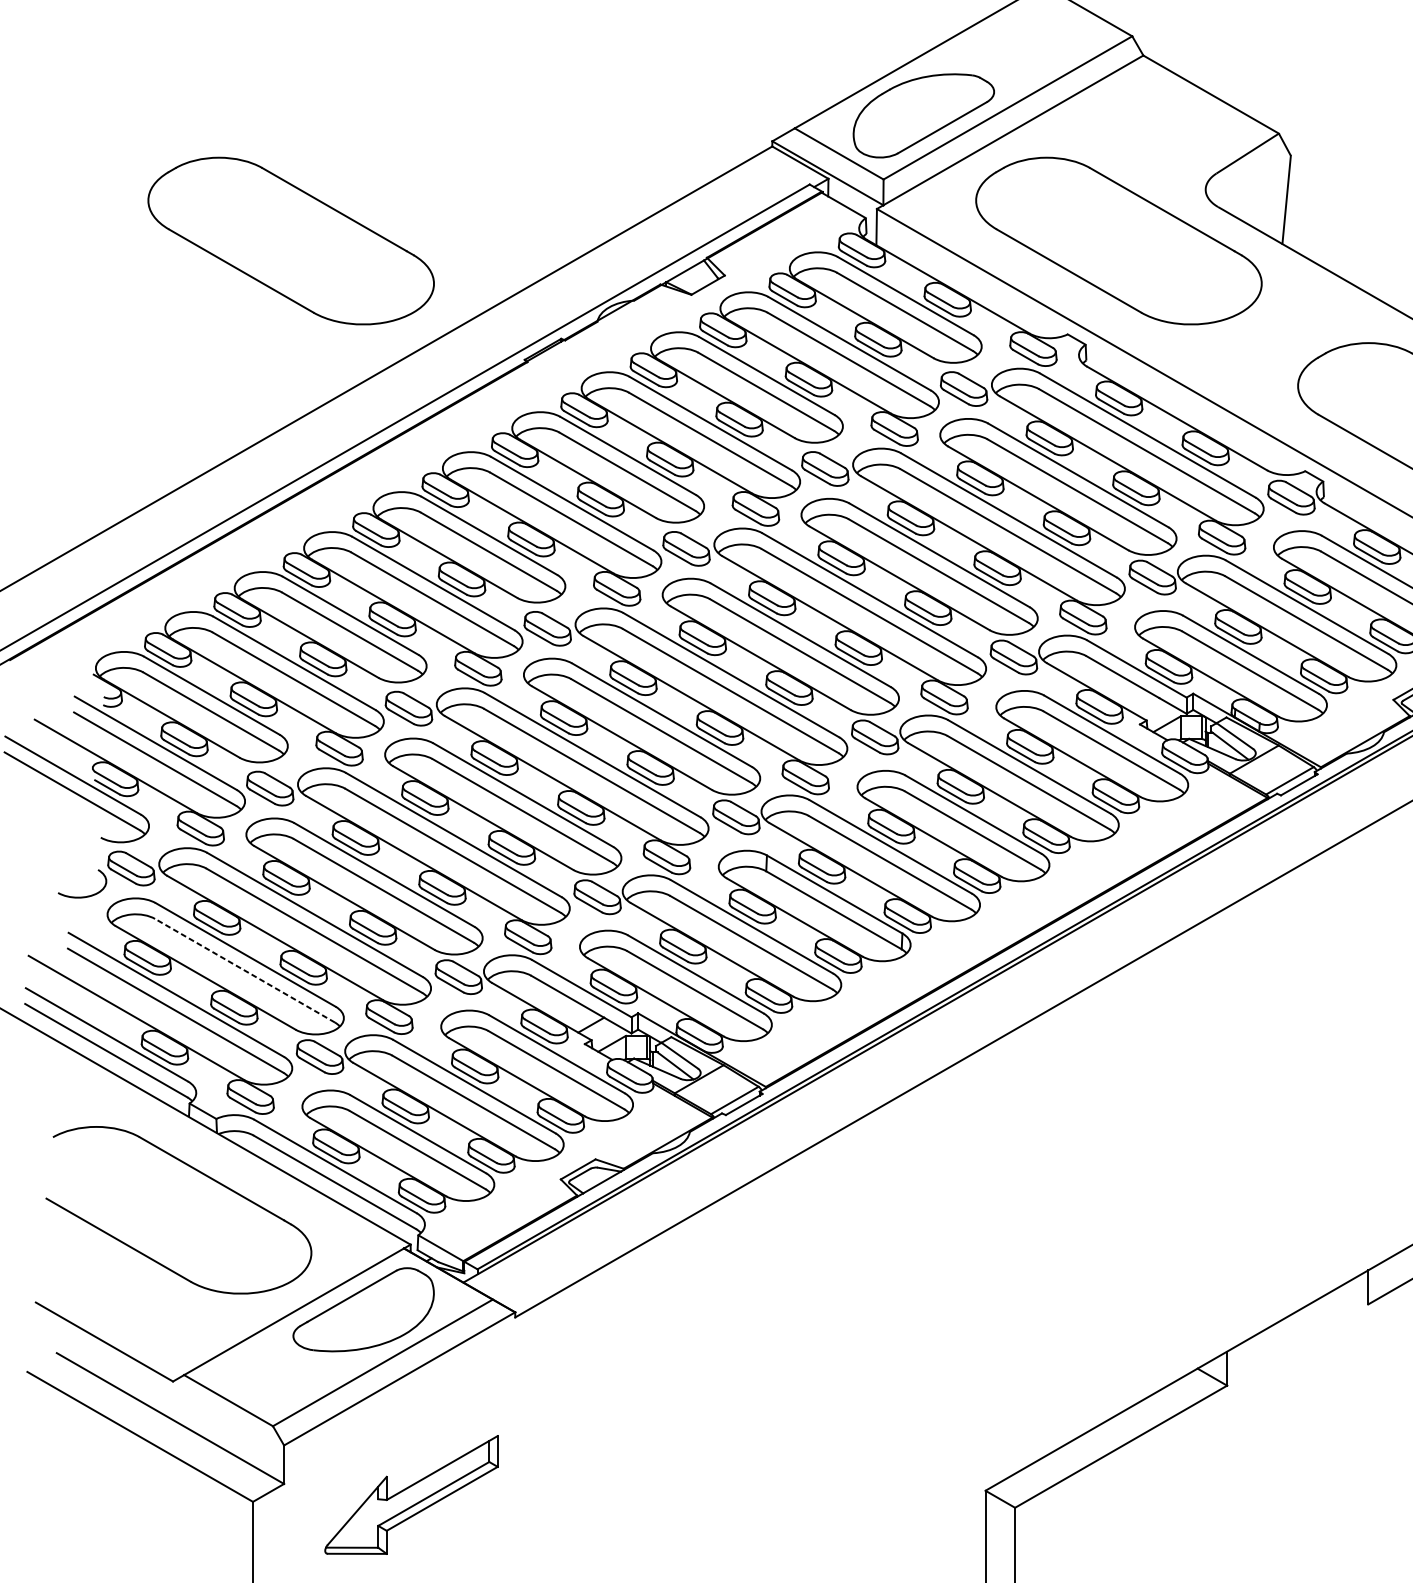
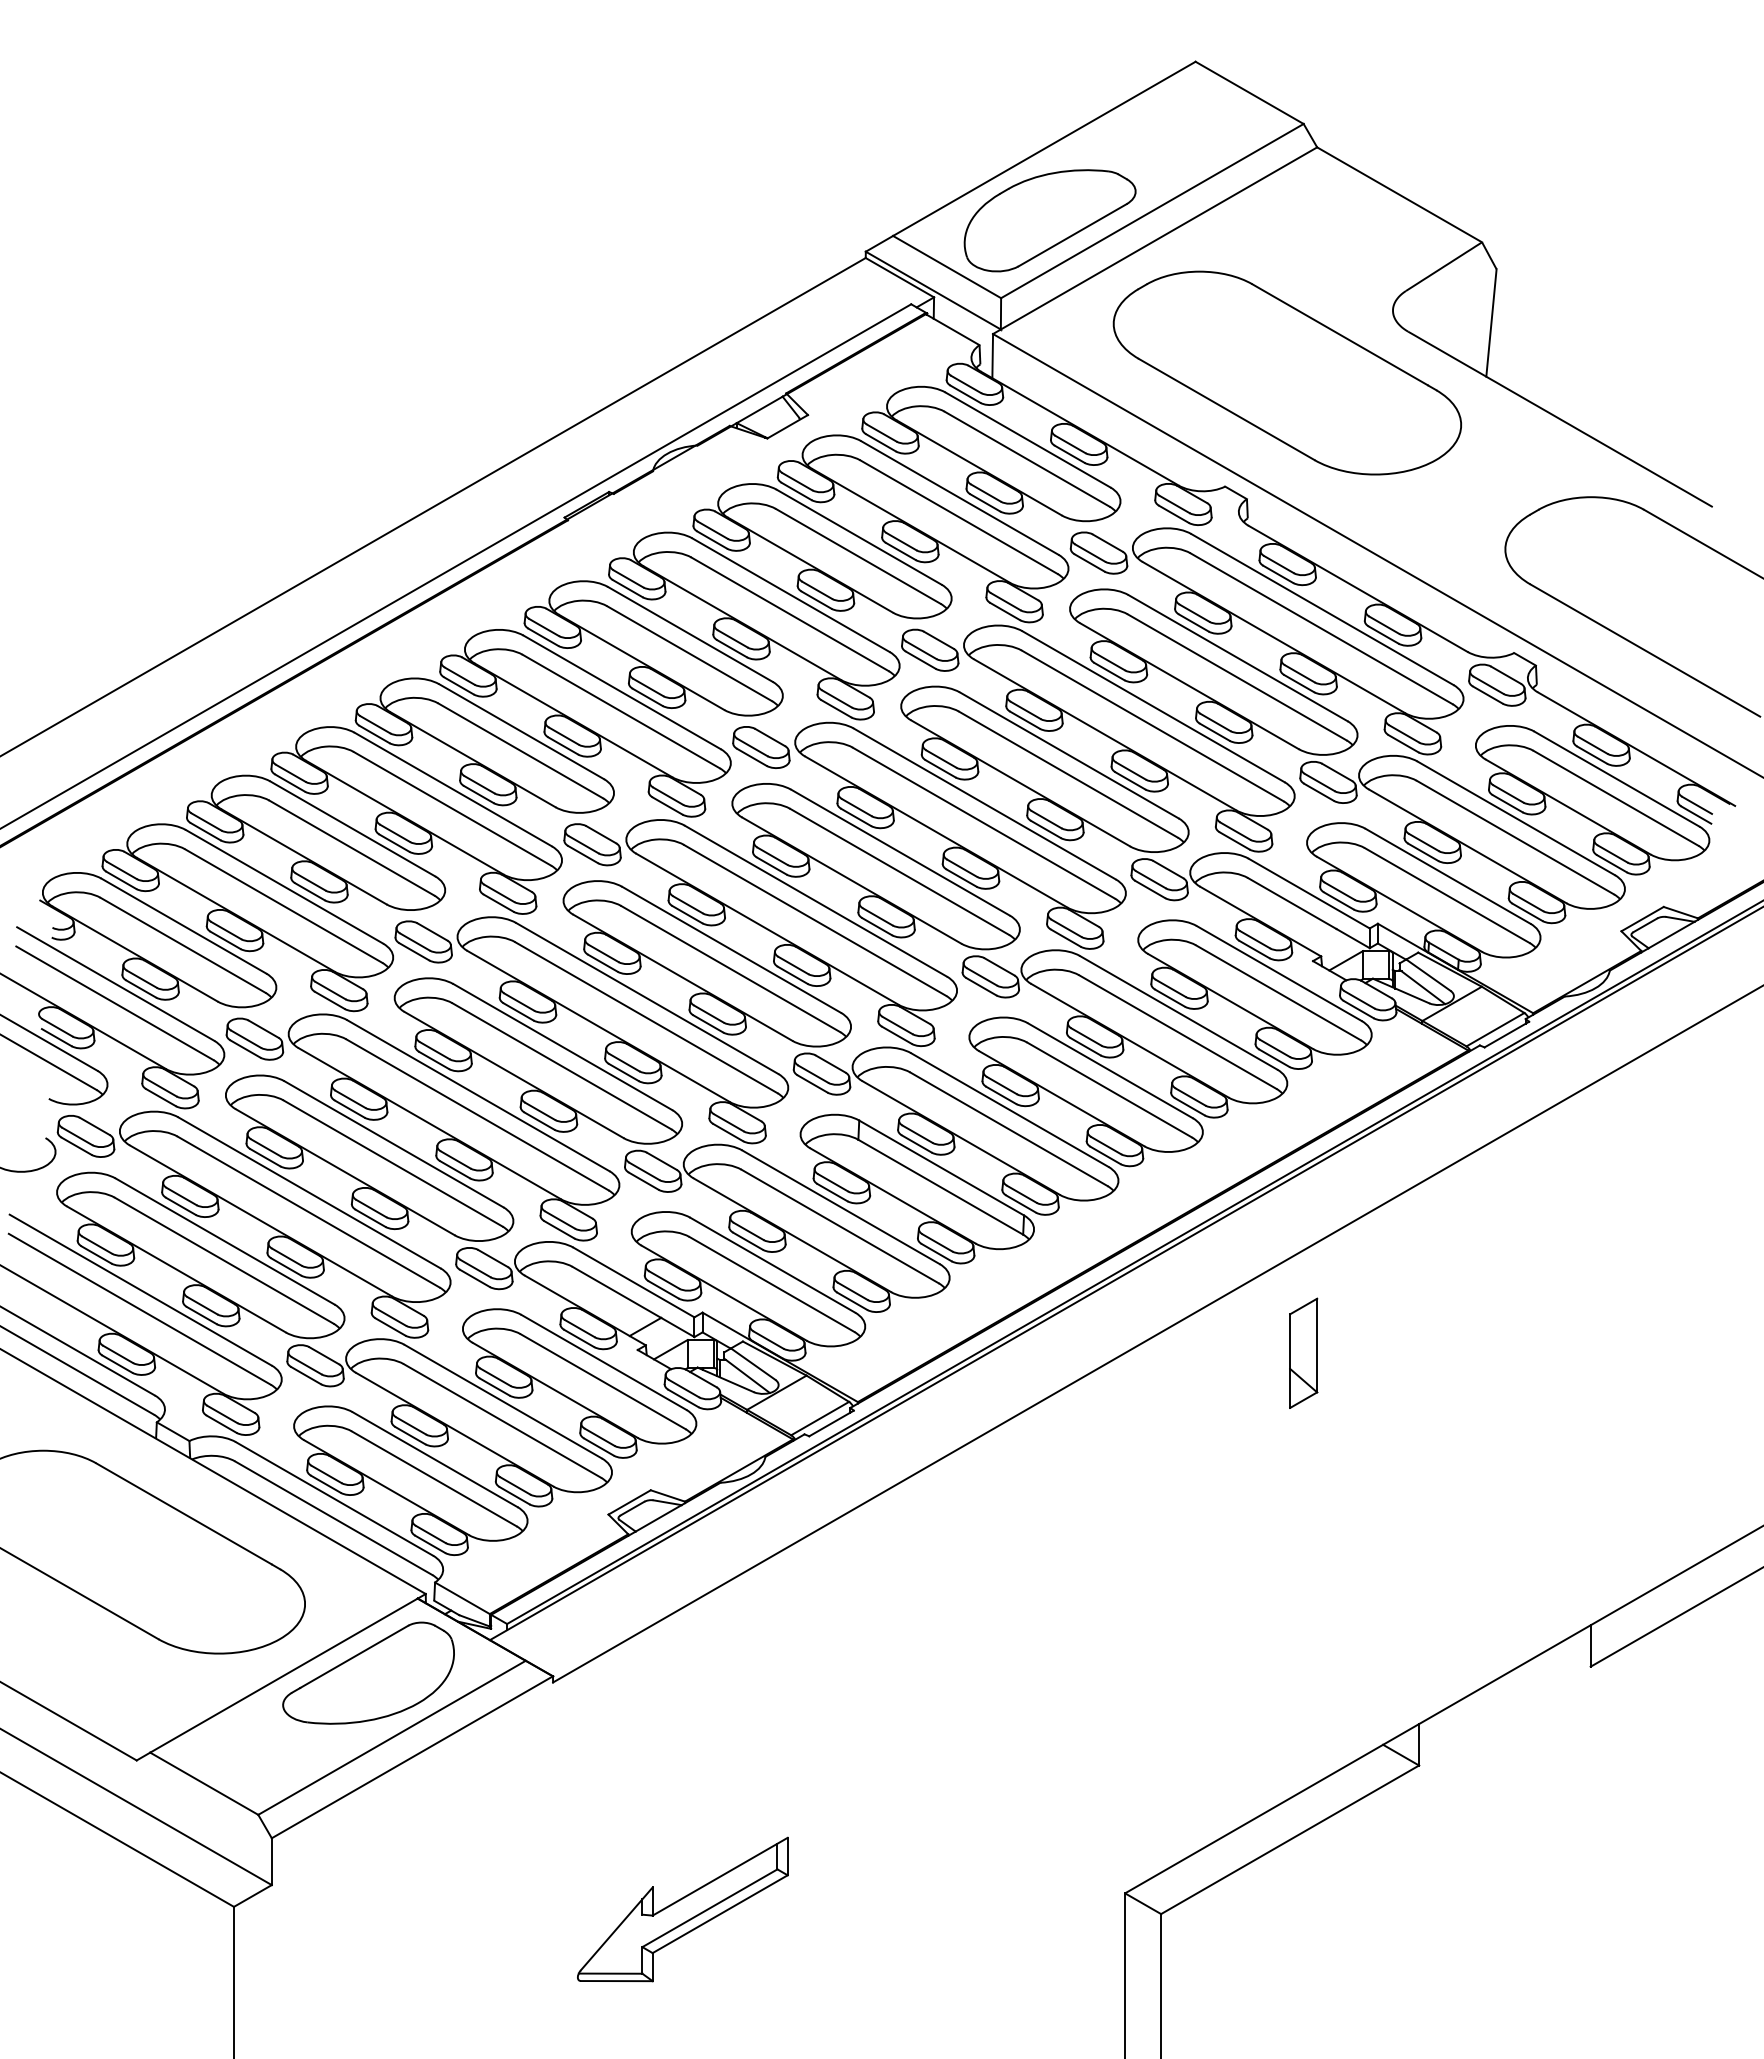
part: (290, 240) -> (279, 372), removed
line: (244, 970) -> (223, 1260), dashed -> solid
part: (1132, 1046) -> (1303, 1352), added
part: (411, 1494) -> (682, 1909), moved

